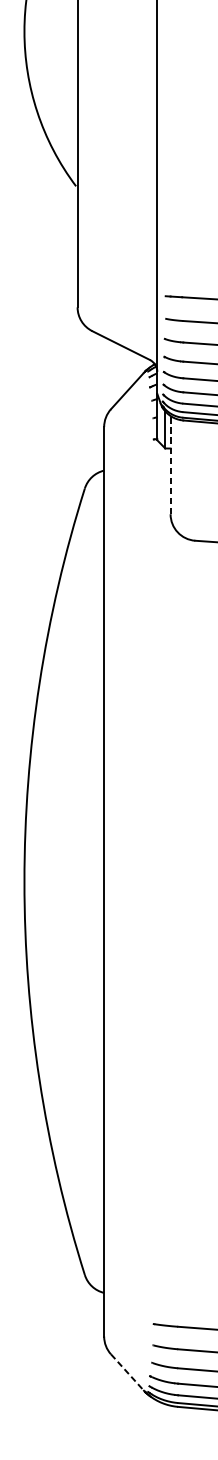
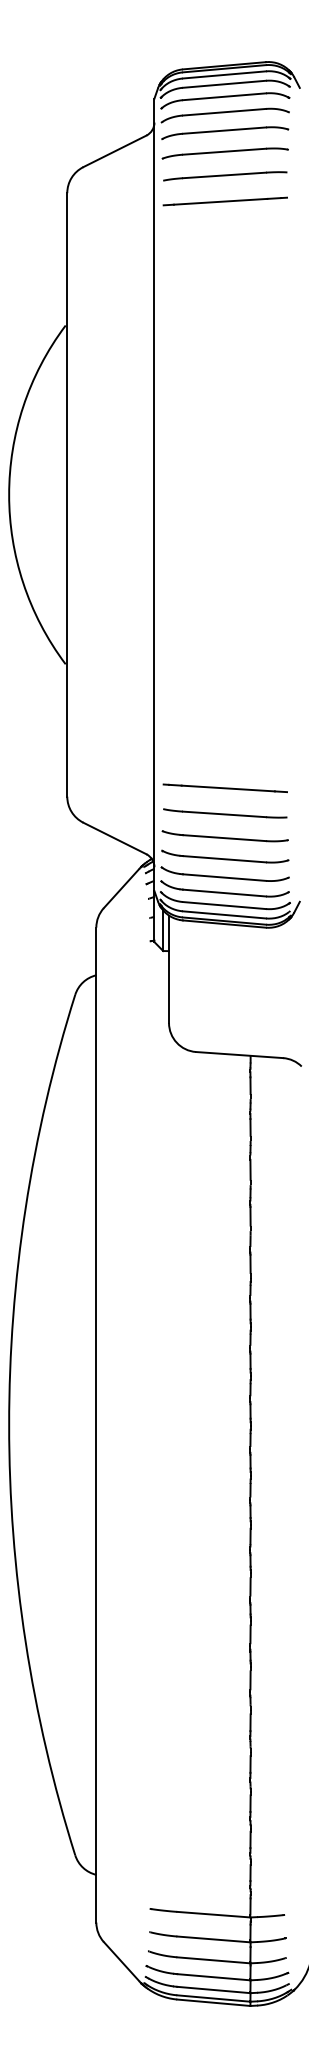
line: (171, 465) -> (169, 969), dashed -> solid
line: (127, 1372) -> (121, 1961), dashed -> solid

